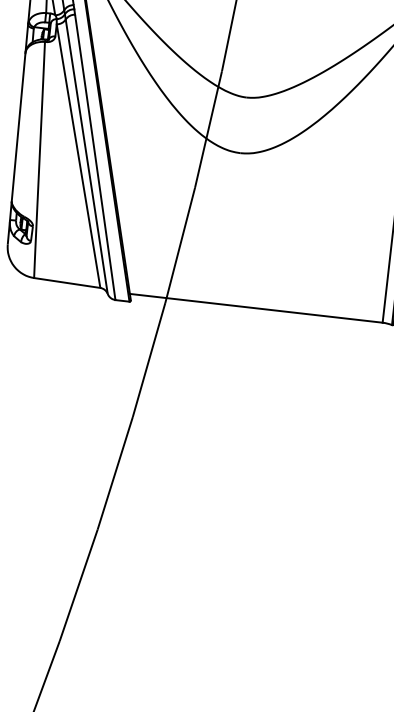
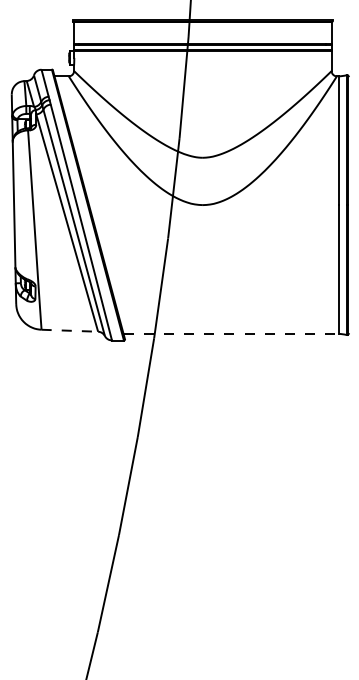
line: (68, 282) -> (70, 330), solid -> dashed
line: (256, 307) -> (231, 333), solid -> dashed

